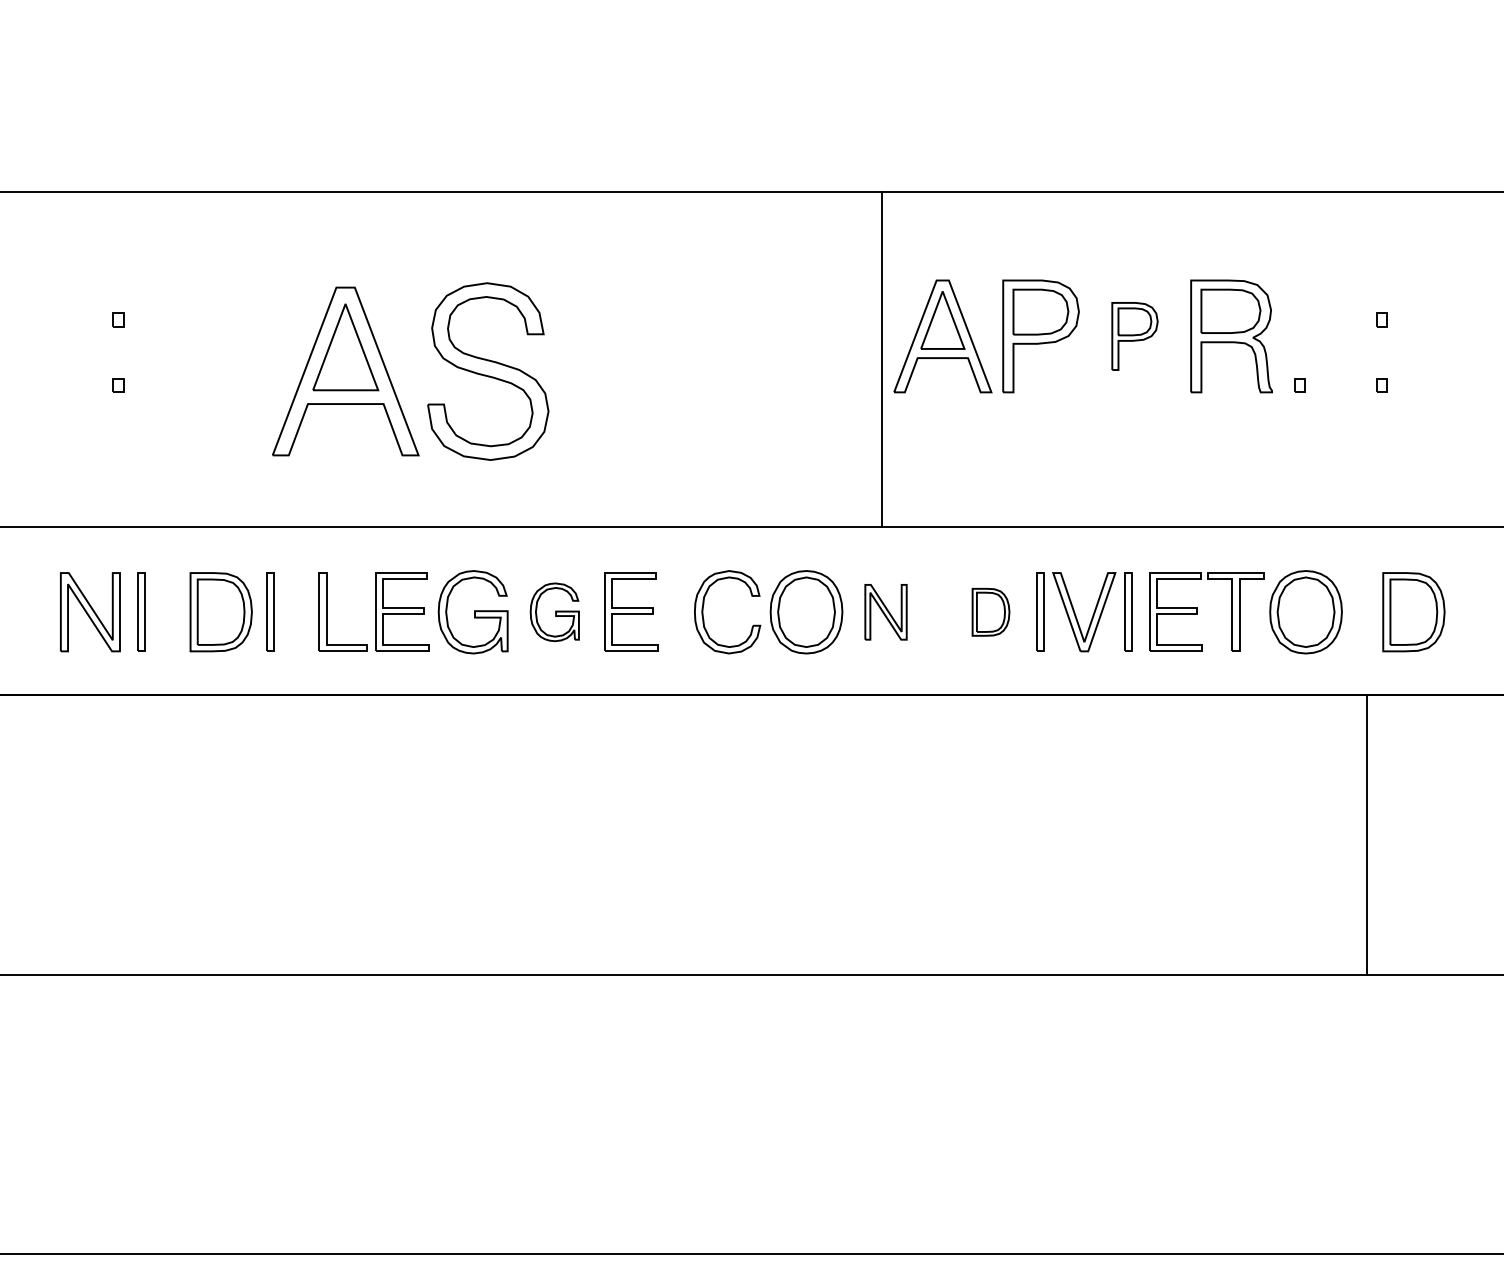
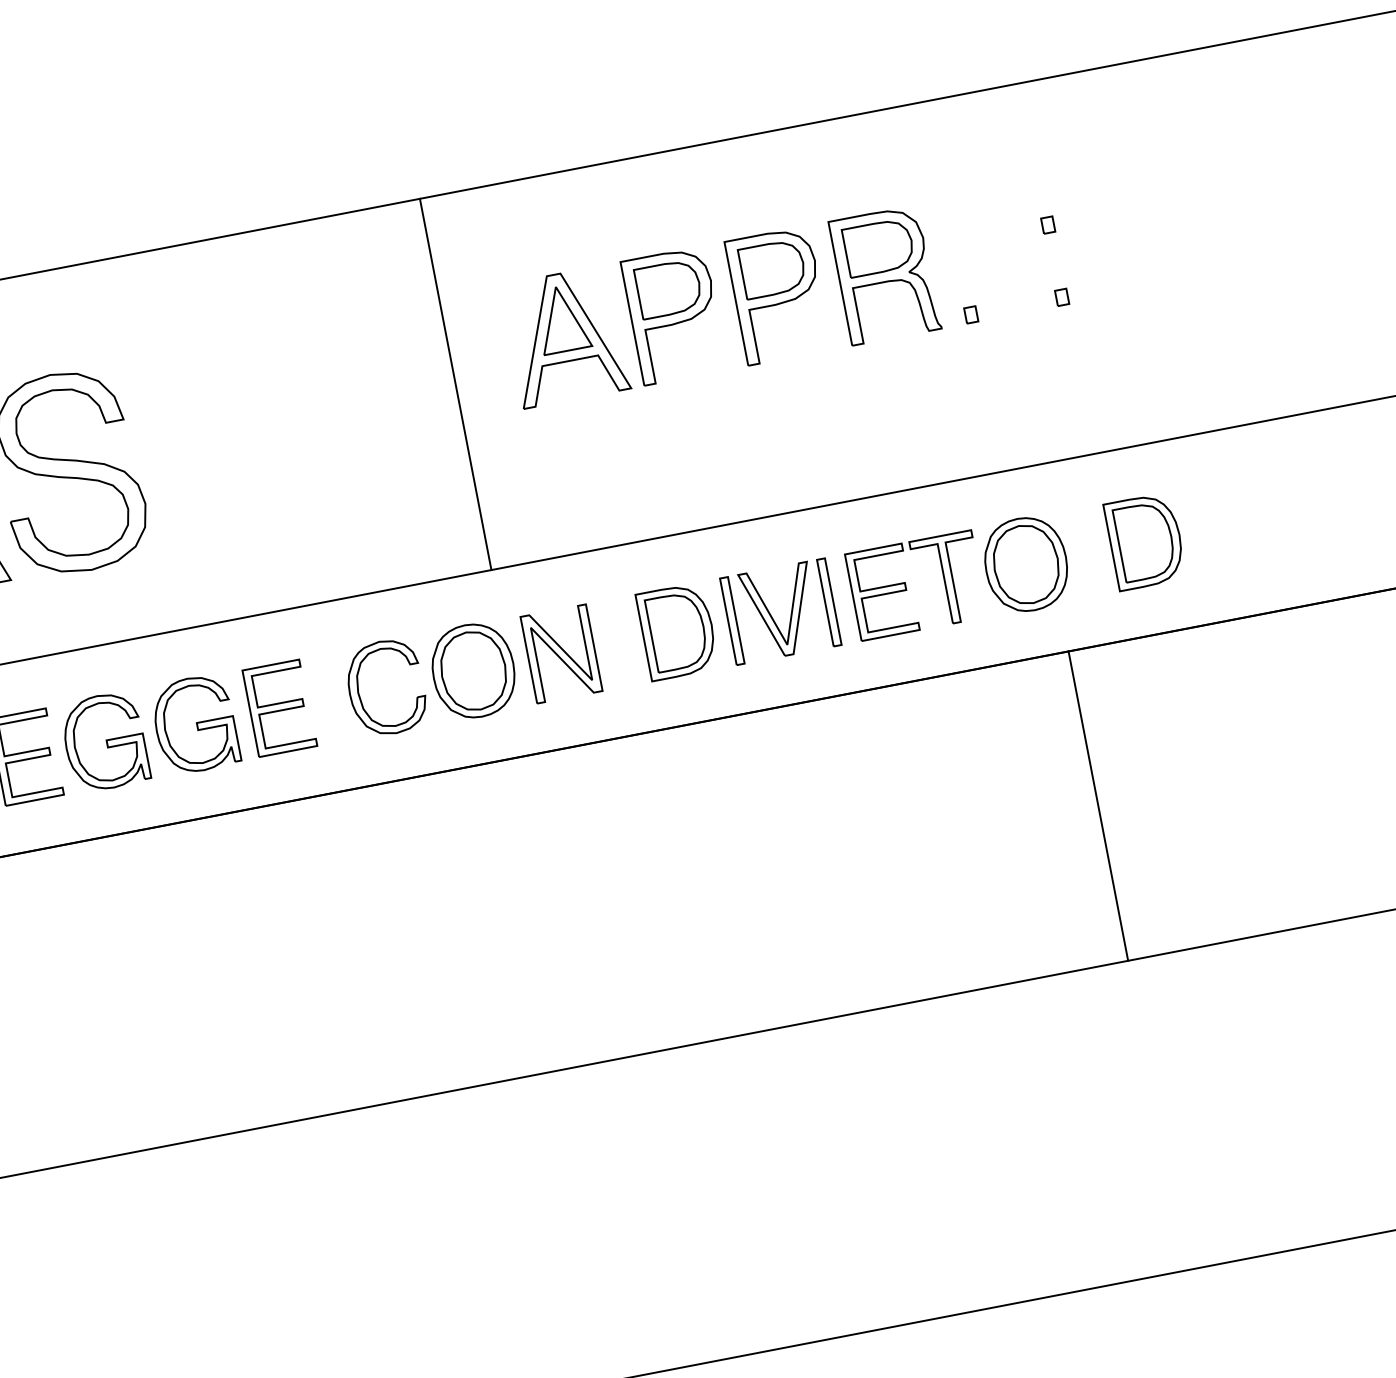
part: (1134, 336) -> (777, 296), size x1.67
line: (882, 359) -> (456, 384), moved
part: (554, 612) -> (194, 724), size x1.43
part: (885, 612) -> (561, 654), size x1.43
part: (990, 612) -> (677, 632), size x1.67
line: (1367, 834) -> (1098, 805), moved

